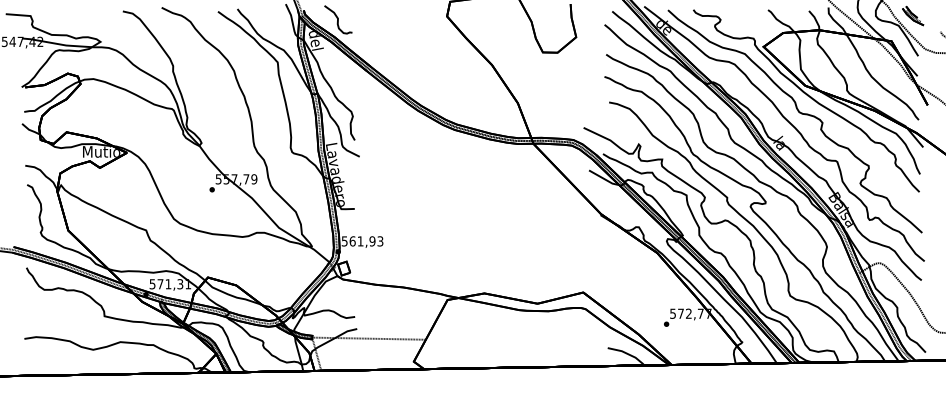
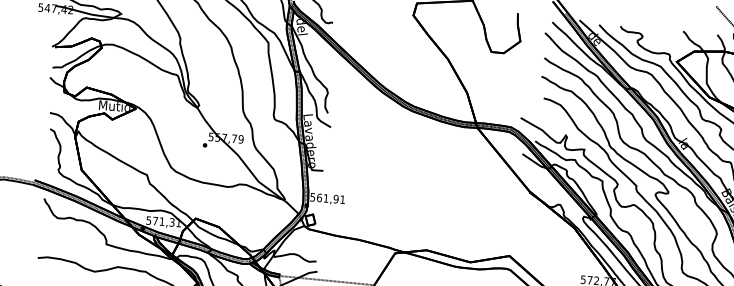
text: (380, 241) -> (342, 199), 561,93 -> 561,91

